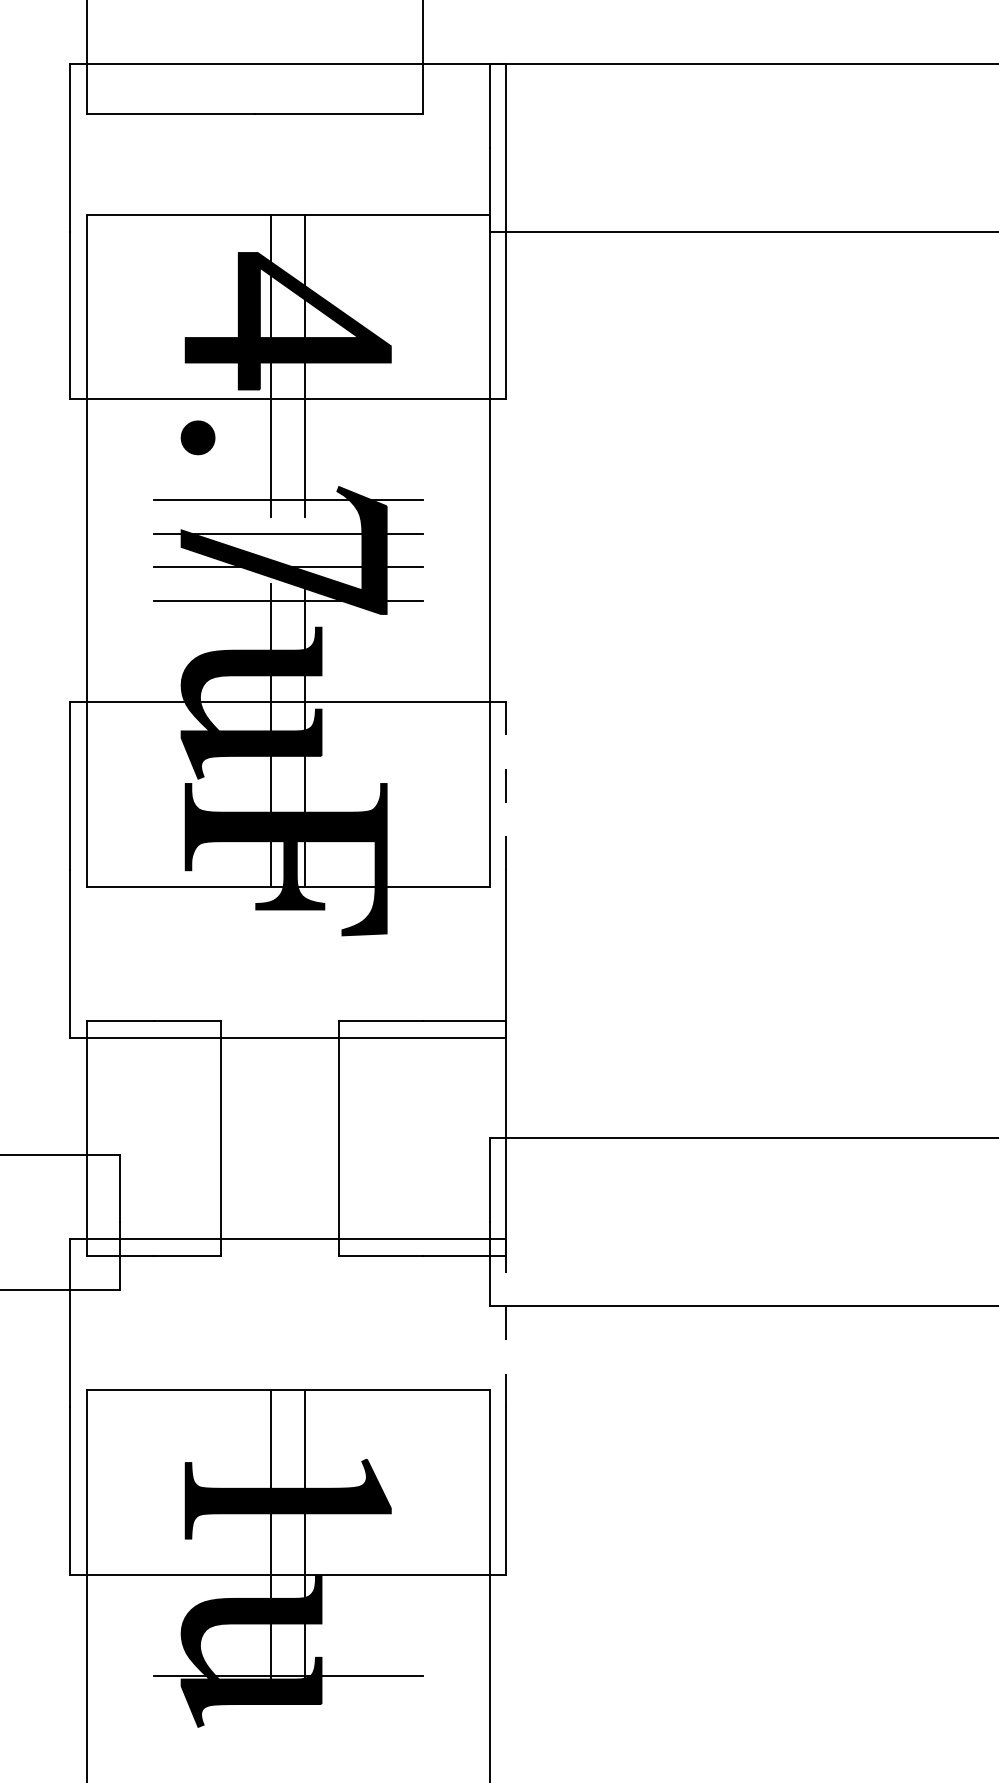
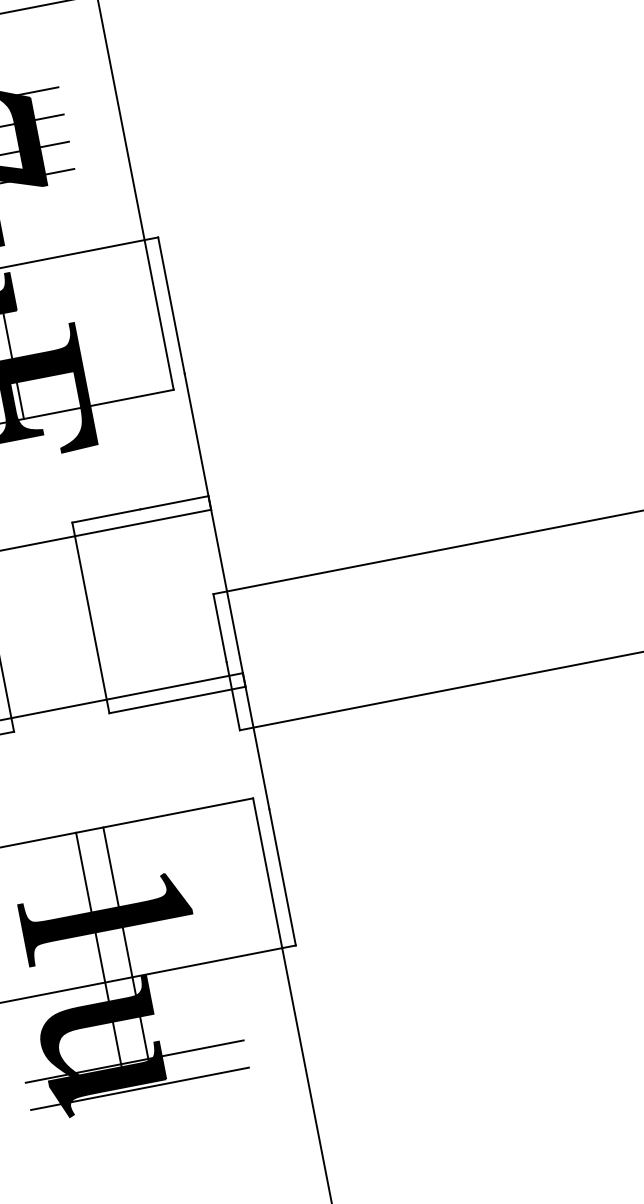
line: (506, 785) -> (171, 305), dashed -> solid
line: (506, 1323) -> (256, 741), dashed -> solid
line: (287, 1709) -> (139, 1088), added

